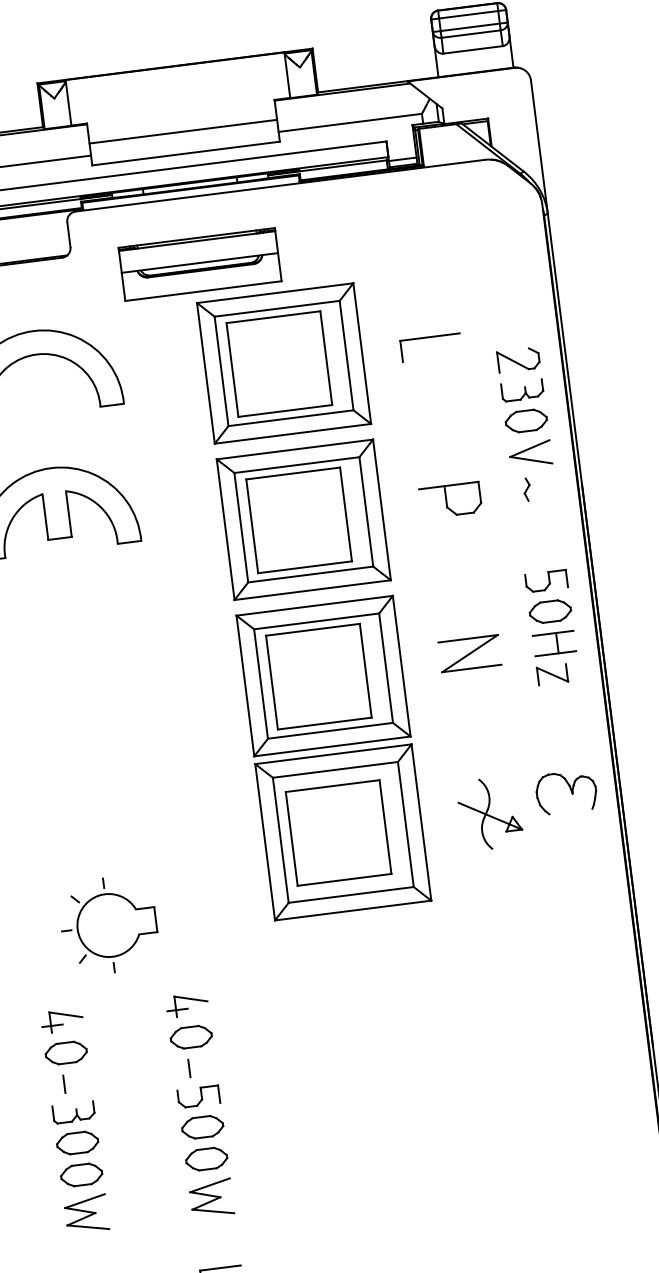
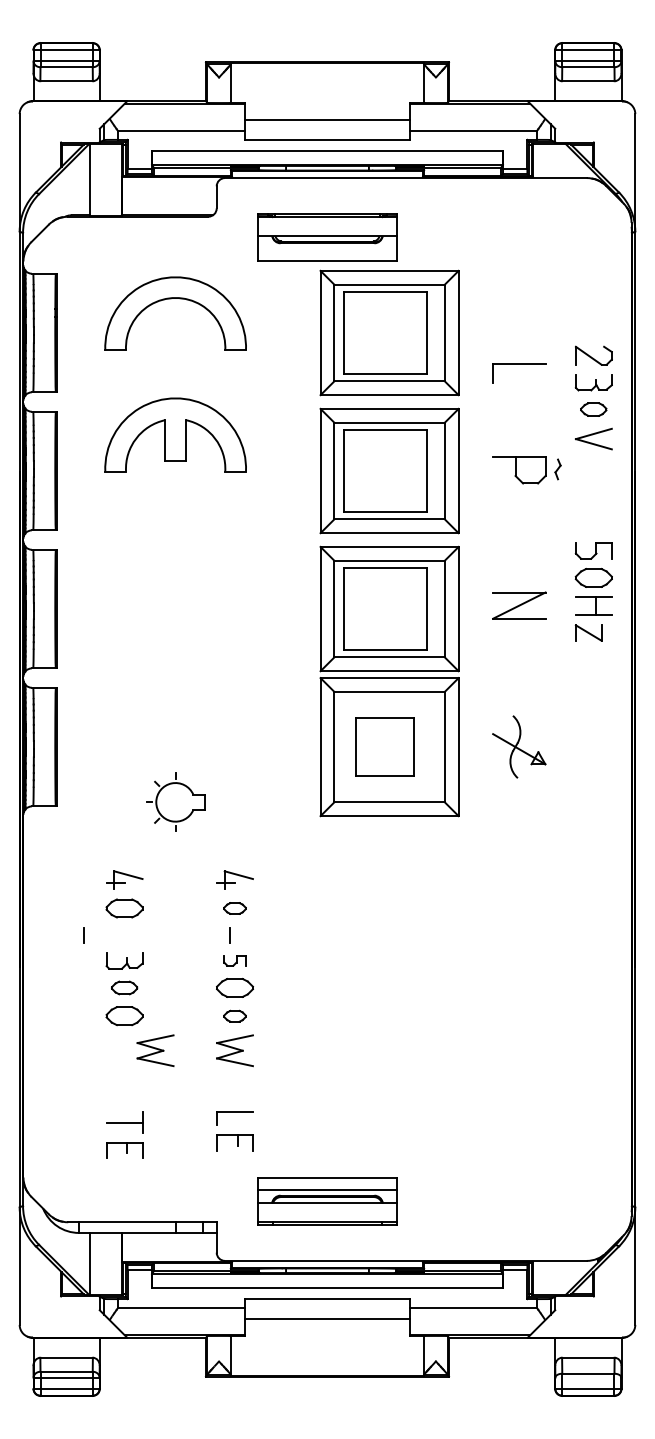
part: (430, 337) -> (519, 364), moved
part: (525, 420) -> (593, 409), size x0.7
part: (526, 489) -> (557, 469), moved
part: (565, 792) -> (587, 736), removed
part: (338, 833) -> (385, 747), size x0.7
part: (108, 925) -> (175, 802), size x0.7
part: (190, 1037) -> (234, 908), size x0.6
line: (63, 1084) -> (83, 935), moved
part: (198, 1096) -> (234, 960), size x0.6
part: (77, 1142) -> (124, 987), size x0.7
part: (206, 1159) -> (234, 1016), size x0.6
part: (86, 1213) -> (155, 1050), moved

